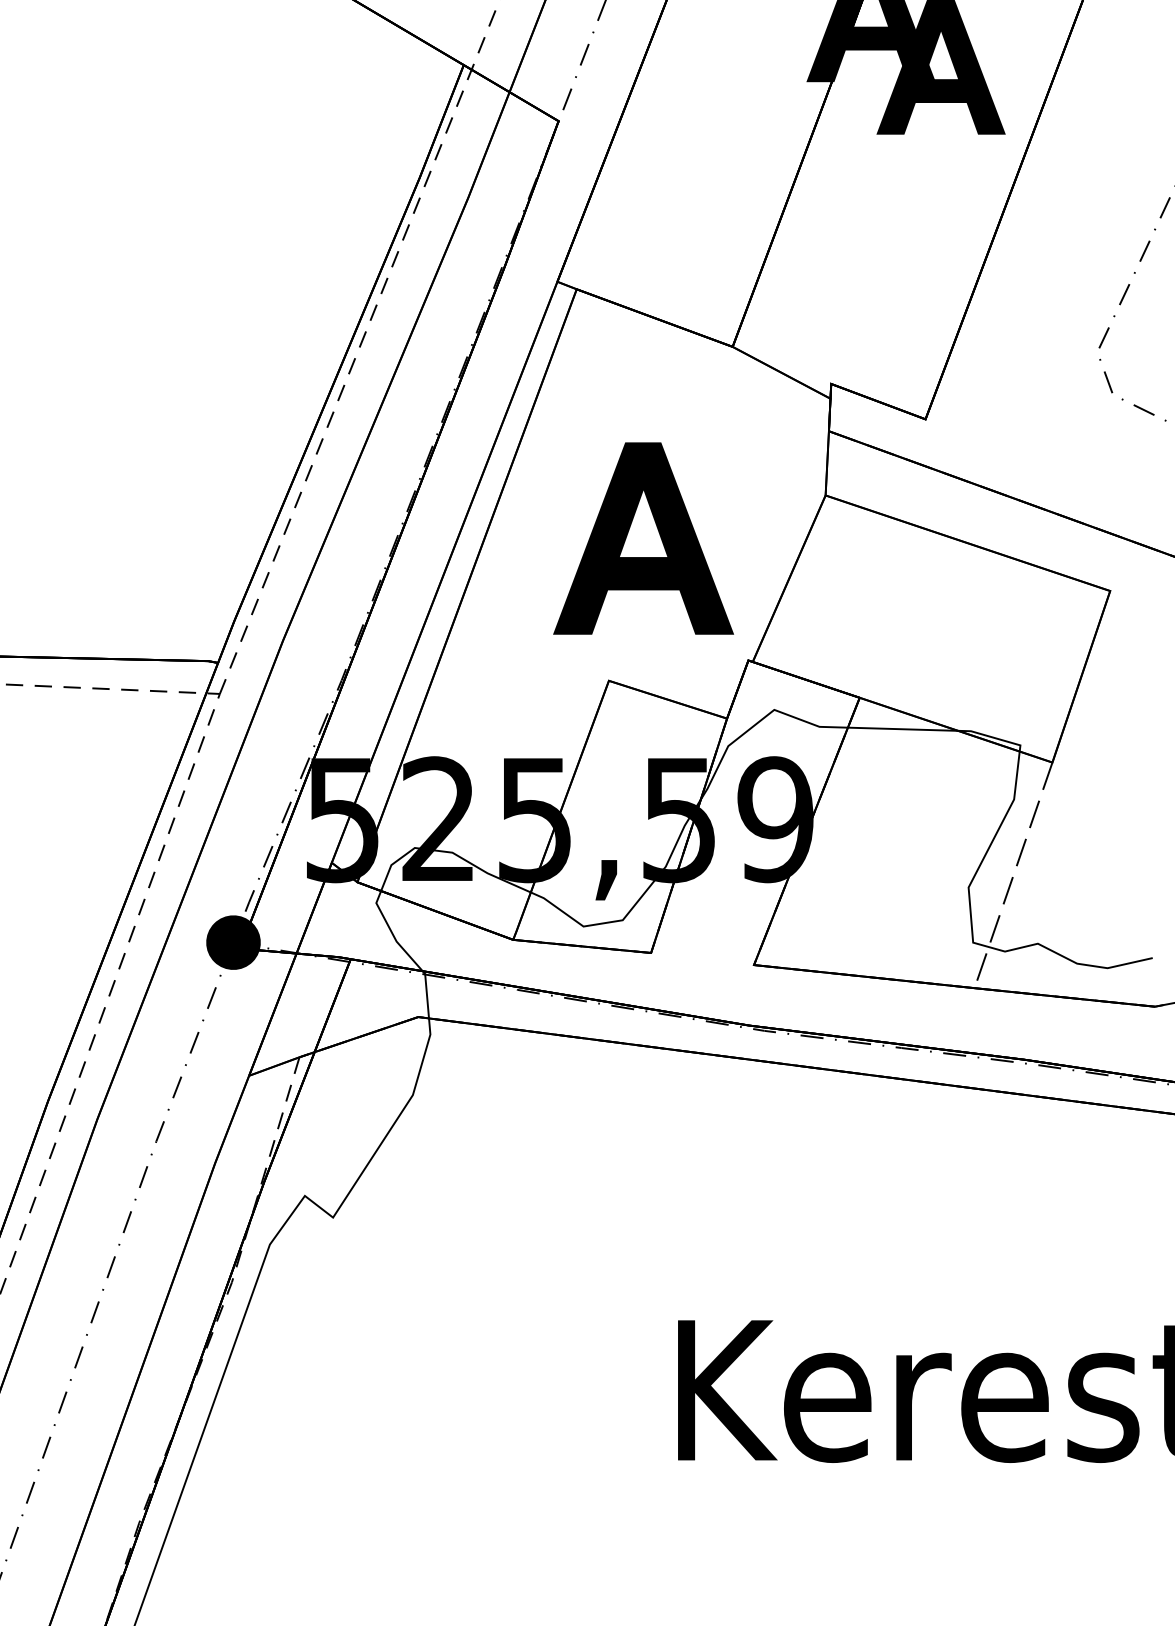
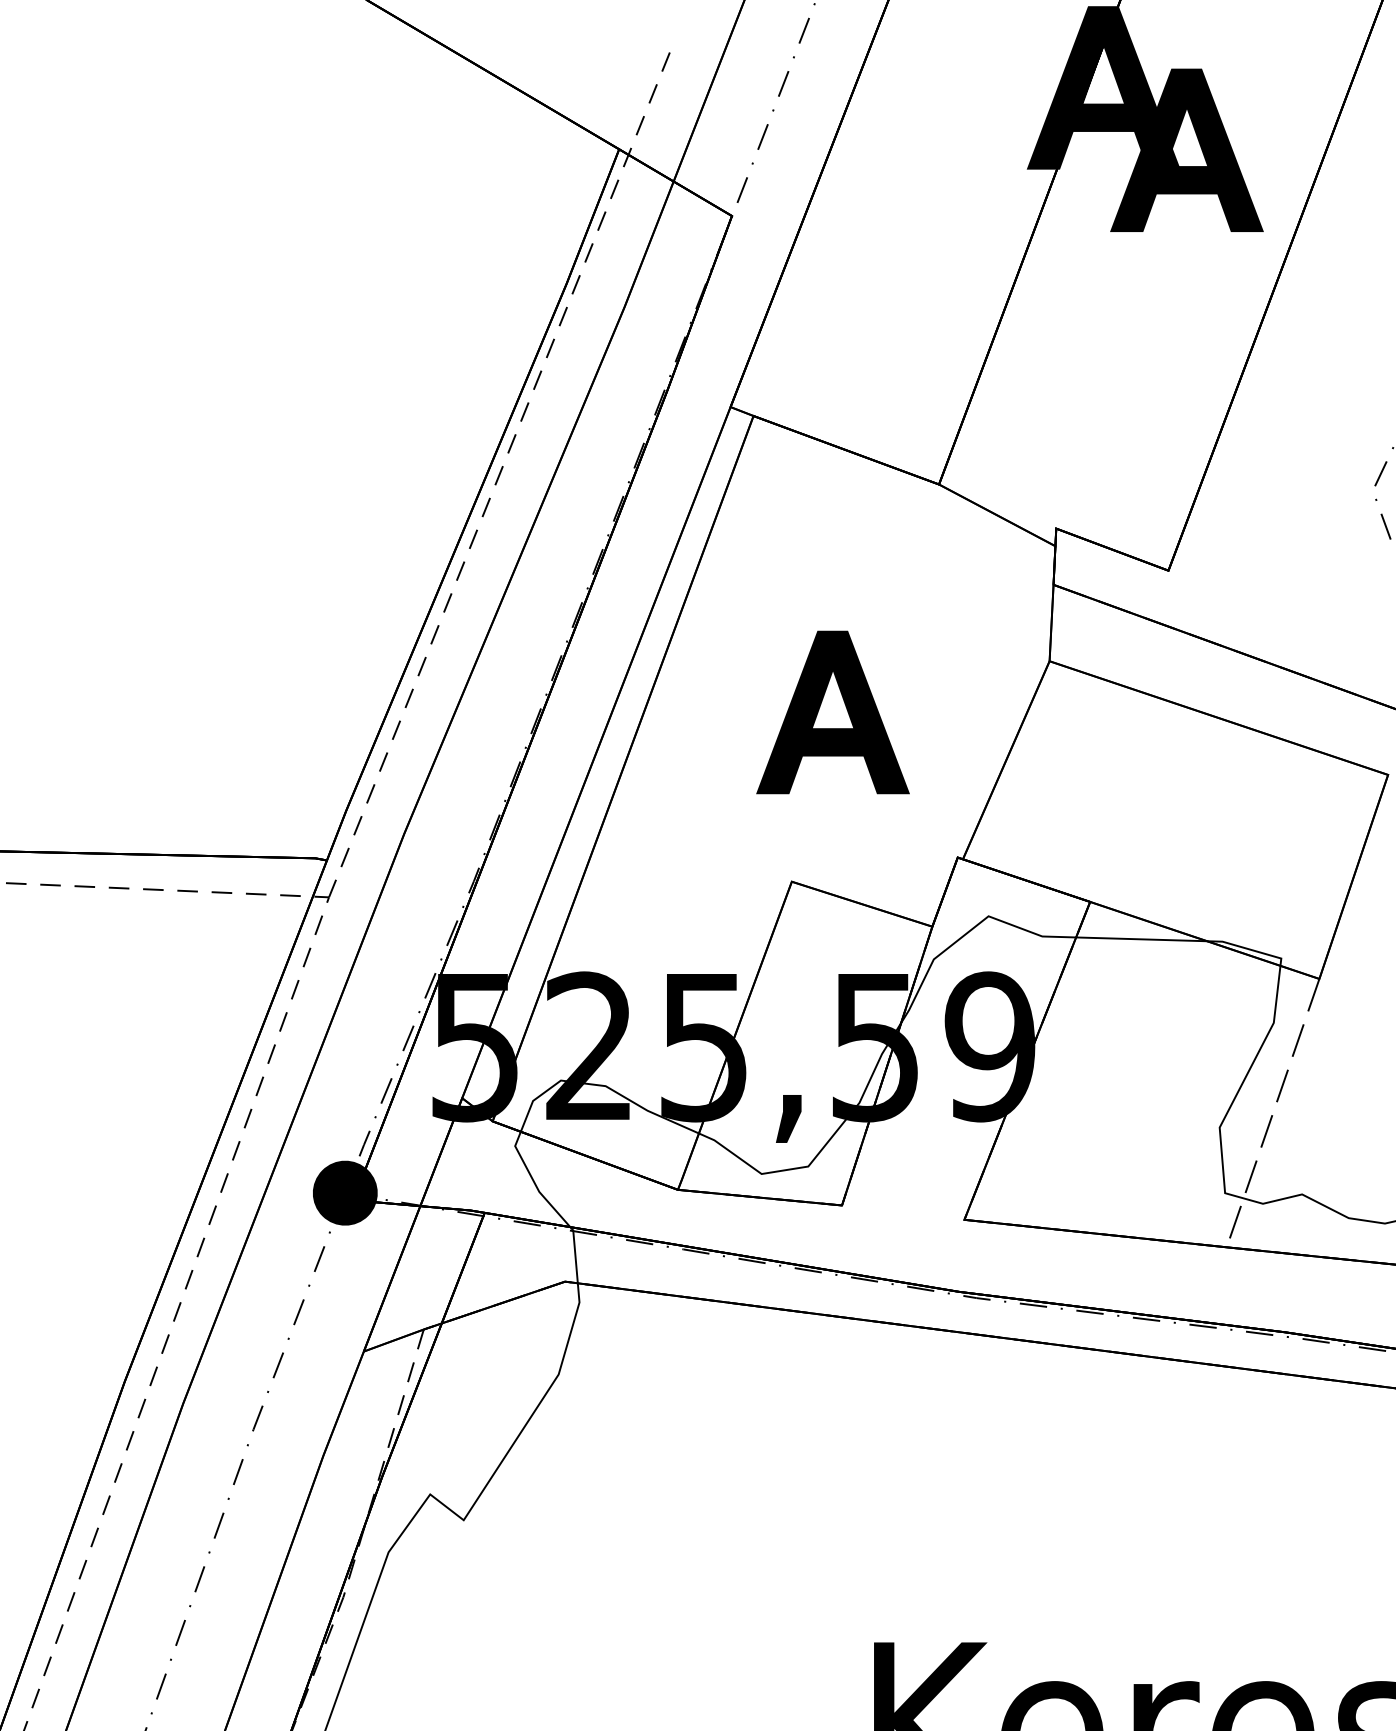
part: (643, 538) -> (832, 712), size x0.71

